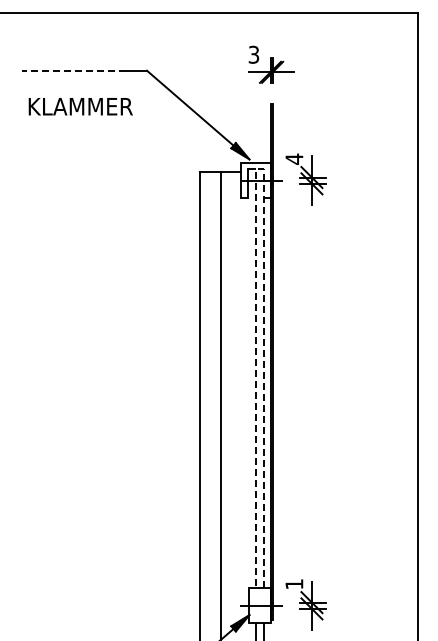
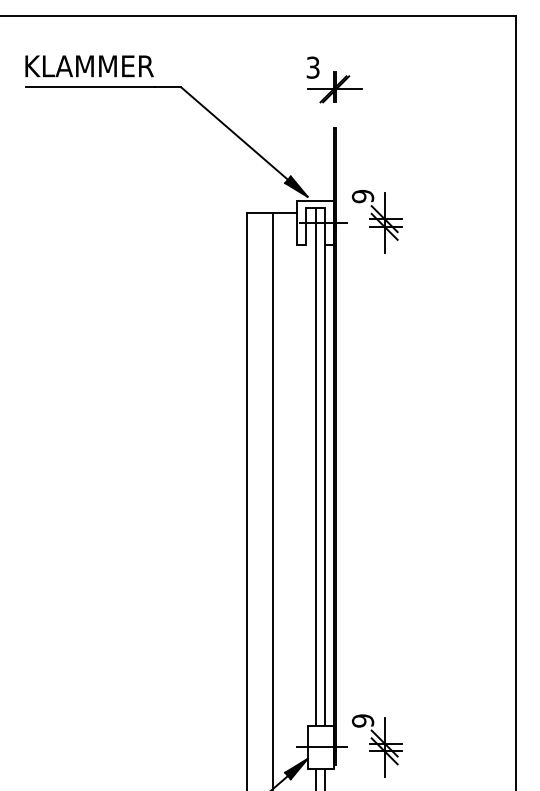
line: (73, 70) -> (90, 87), dashed -> solid
text: (80, 106) -> (89, 66), moved
text: (294, 158) -> (363, 195), 4 -> 9
line: (259, 168) -> (319, 207), dashed -> solid
text: (294, 584) -> (363, 721), 1 -> 9

